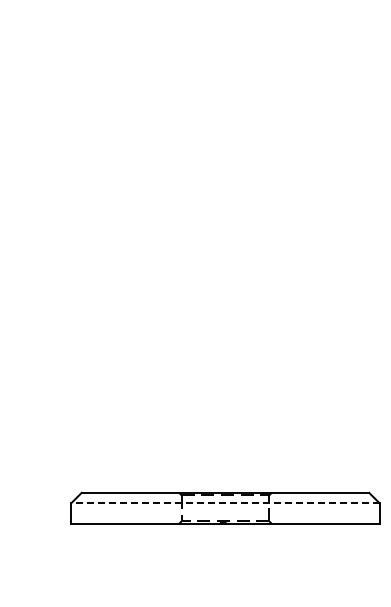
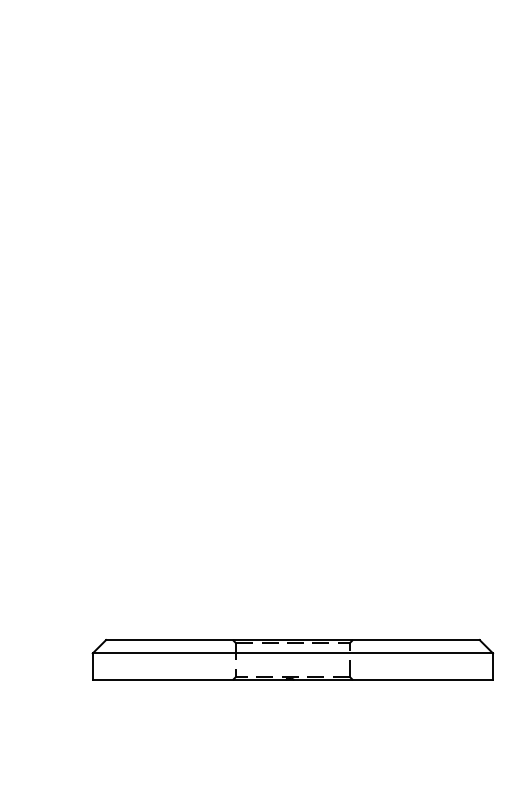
line: (224, 503) -> (291, 653), dashed -> solid

